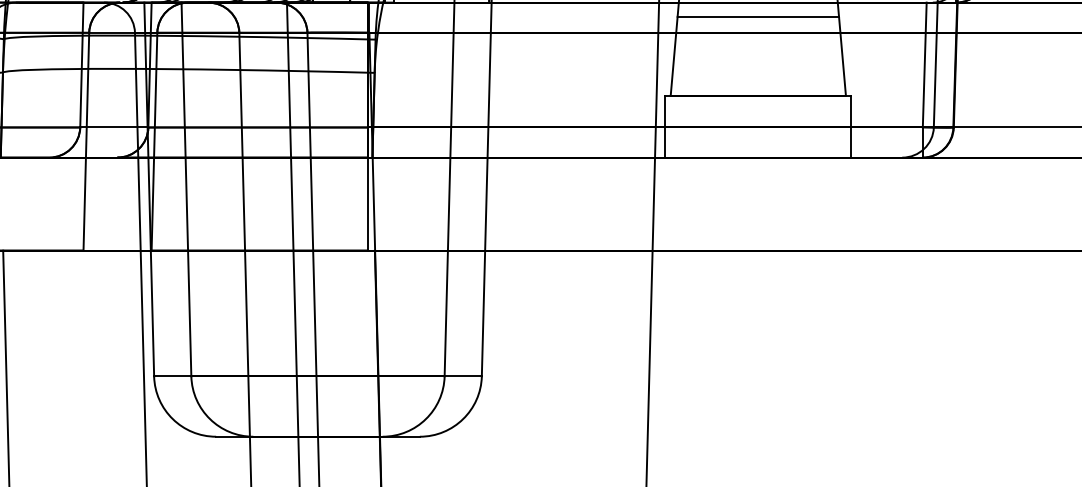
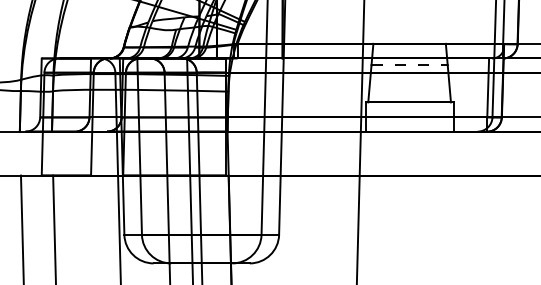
line: (760, 17) -> (410, 65), solid -> dashed

